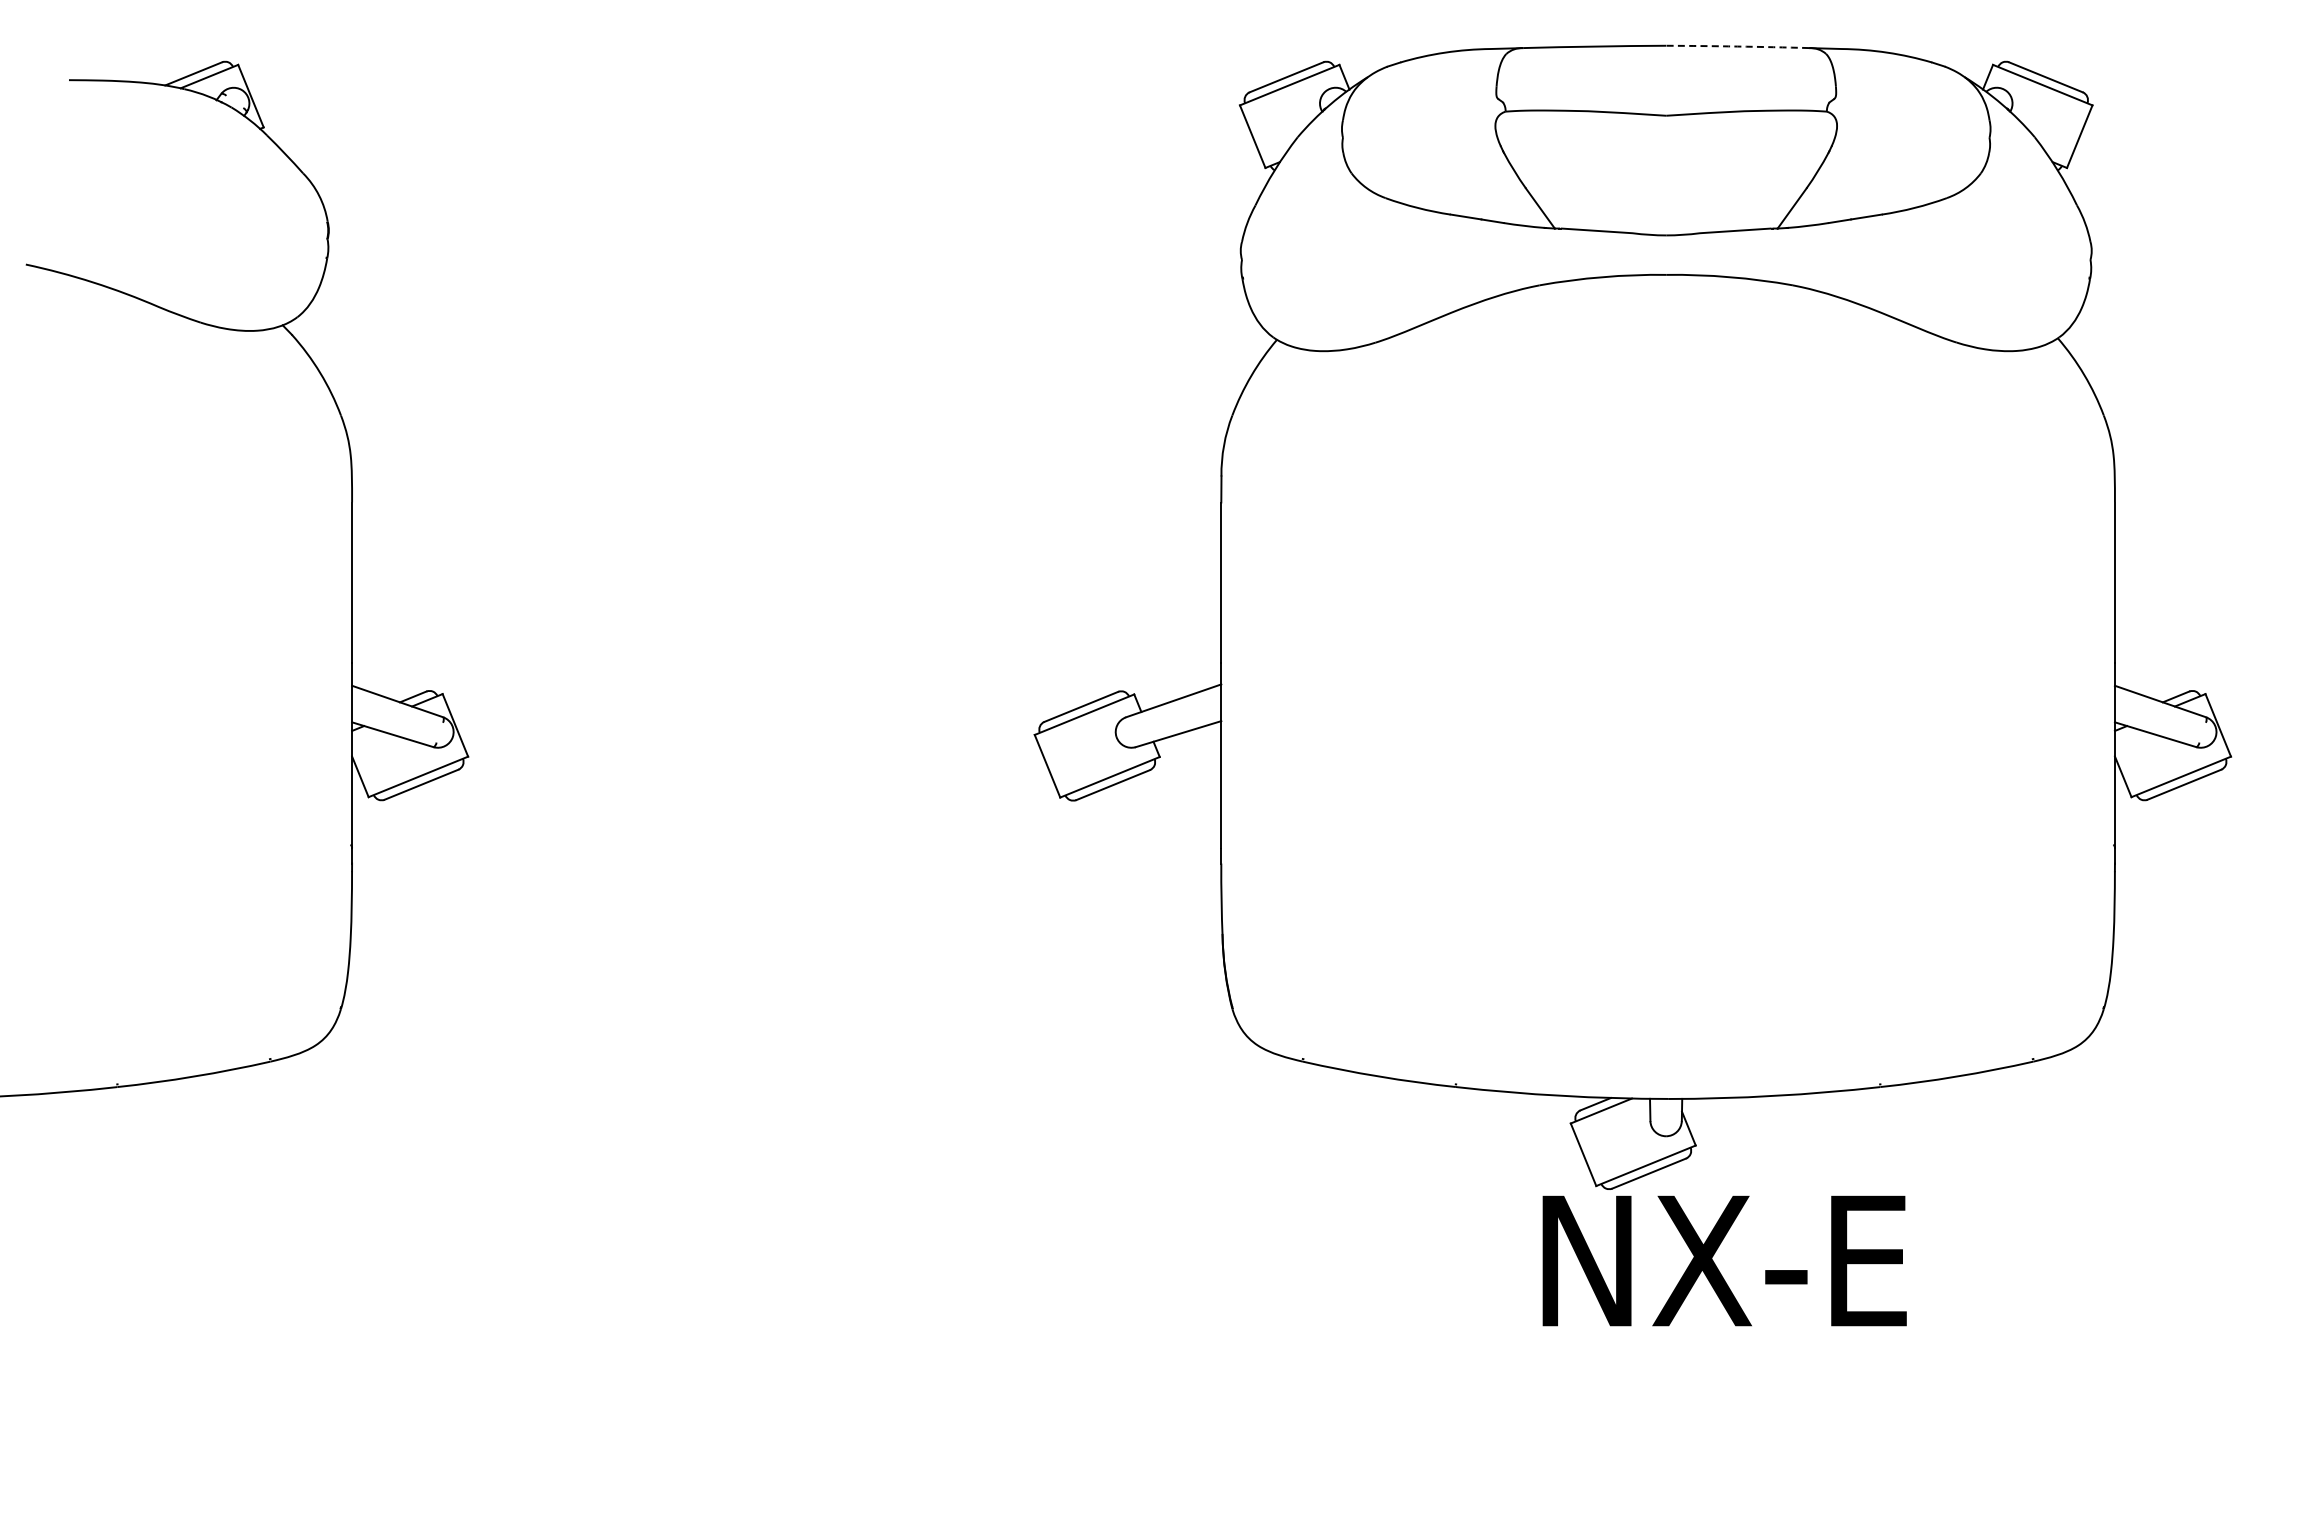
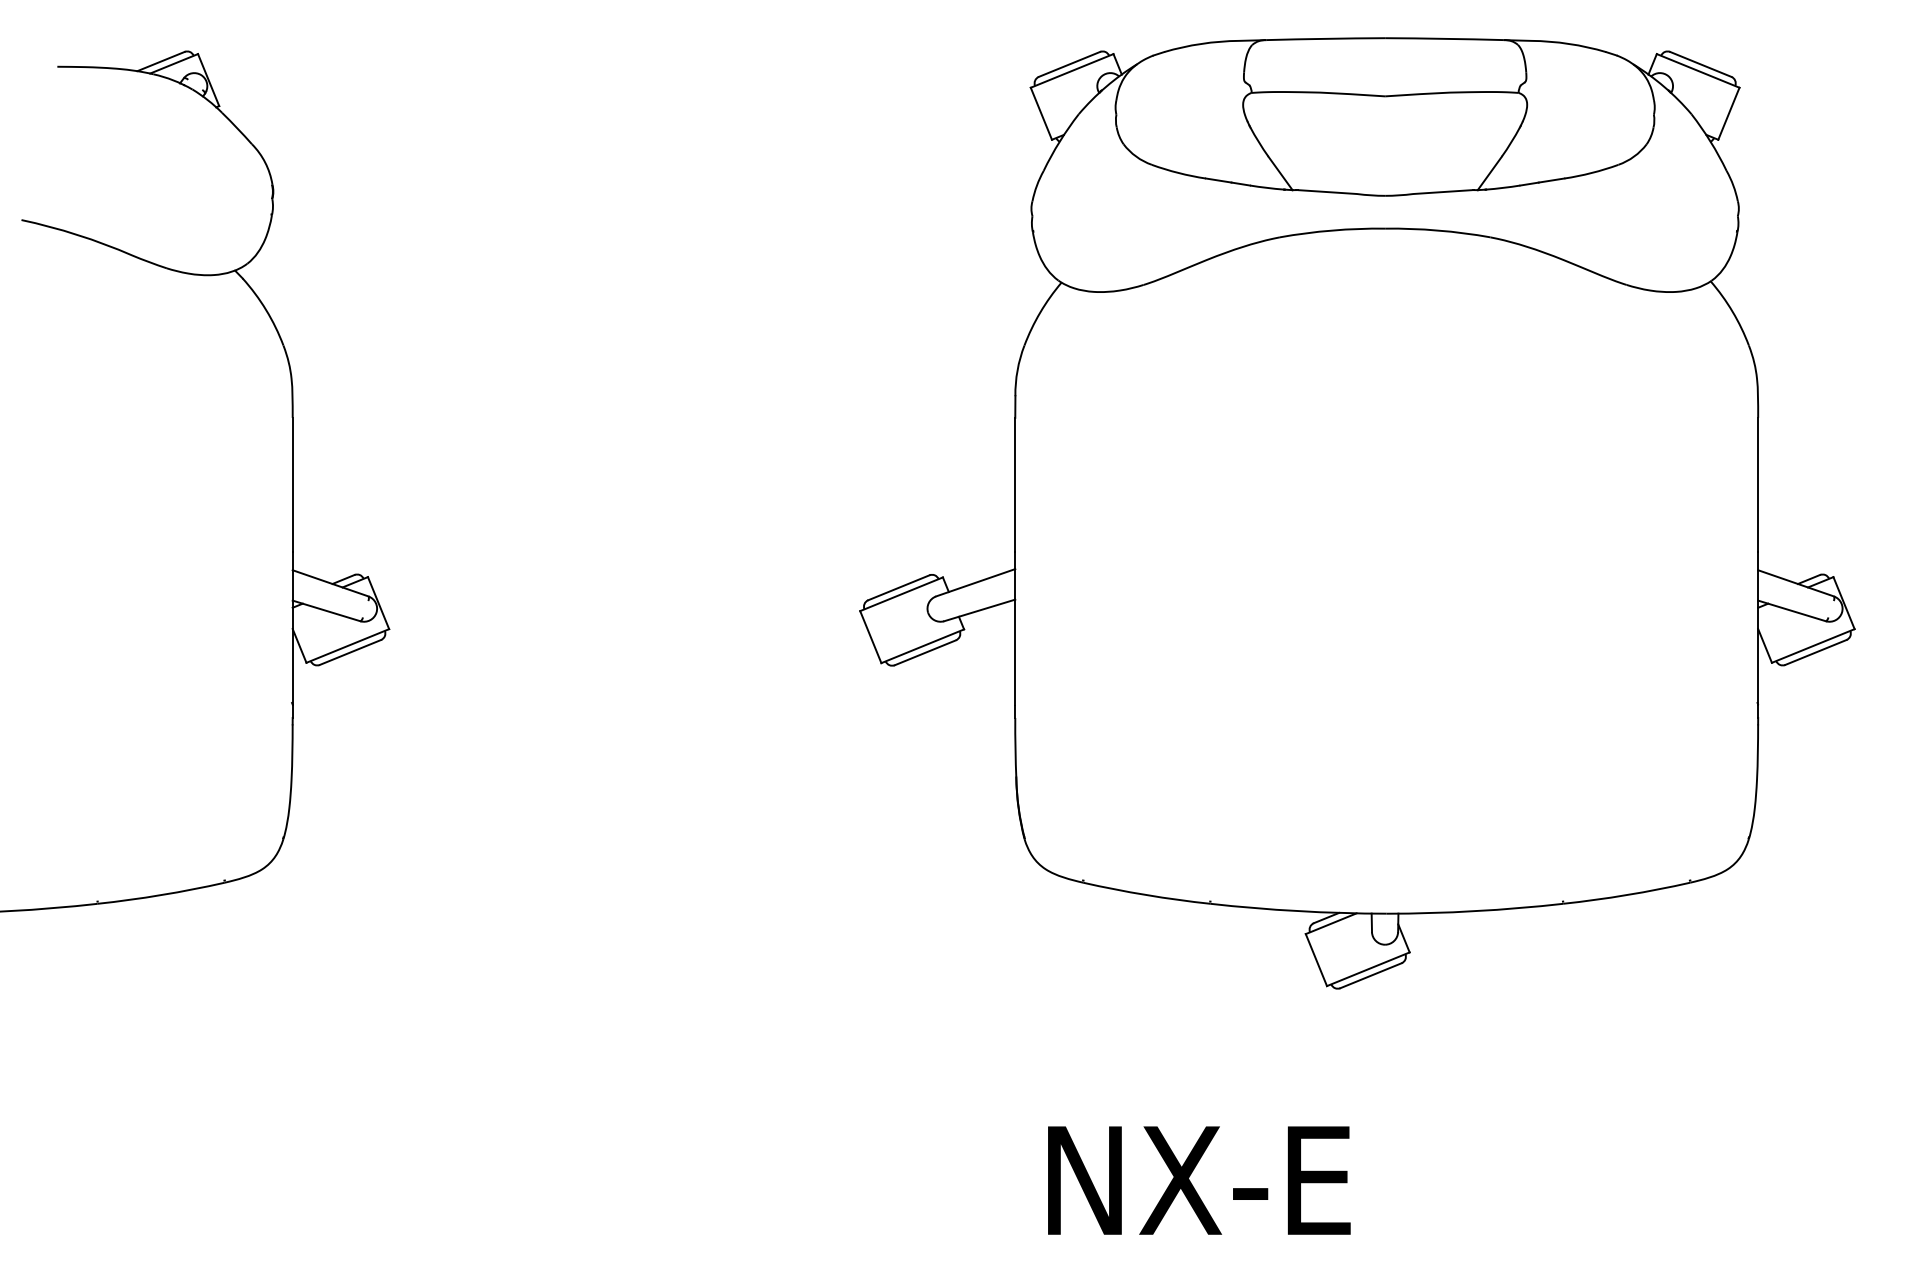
arc: (1737, 46) -> (1444, 38), dashed -> solid
text: (1724, 1260) -> (1199, 1180), moved

